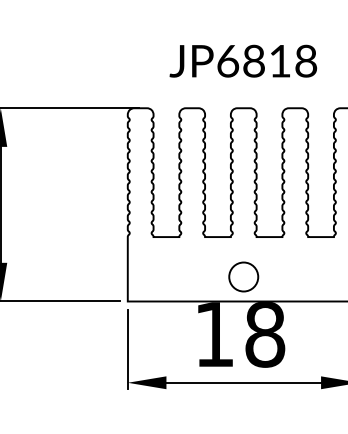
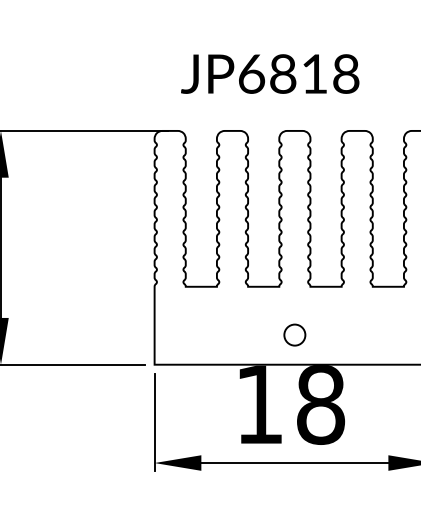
text: (243, 60) -> (270, 73), moved
circle: (243, 276) -> (294, 334), size x0.6

